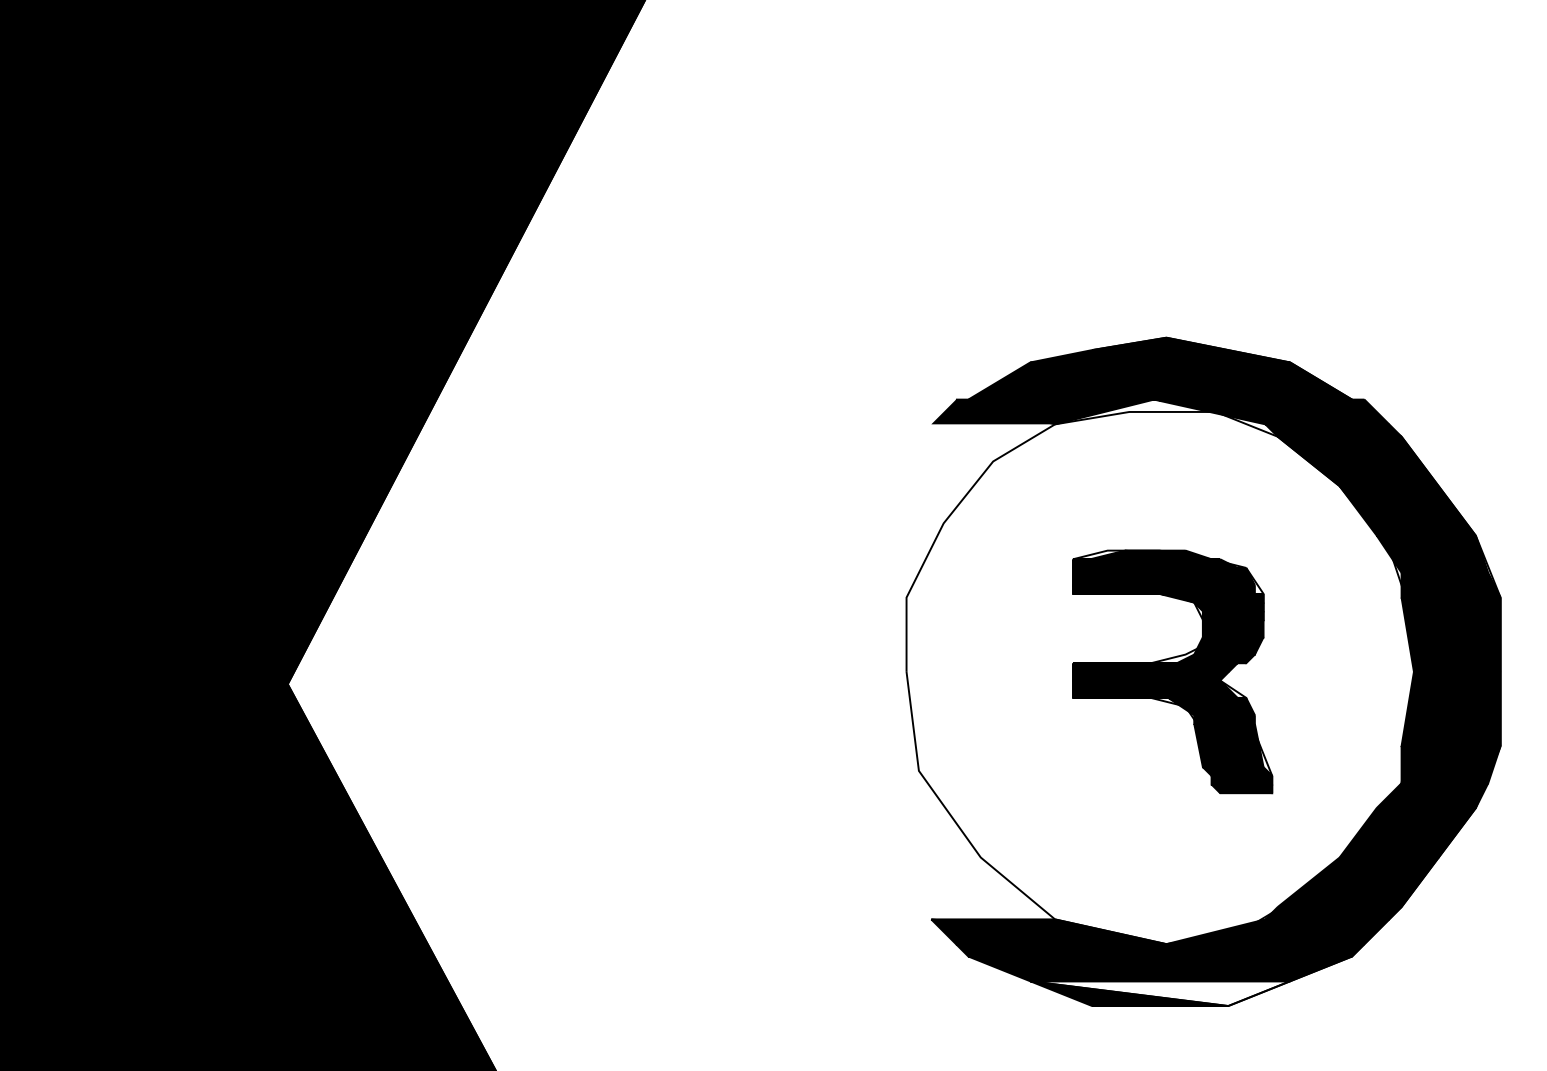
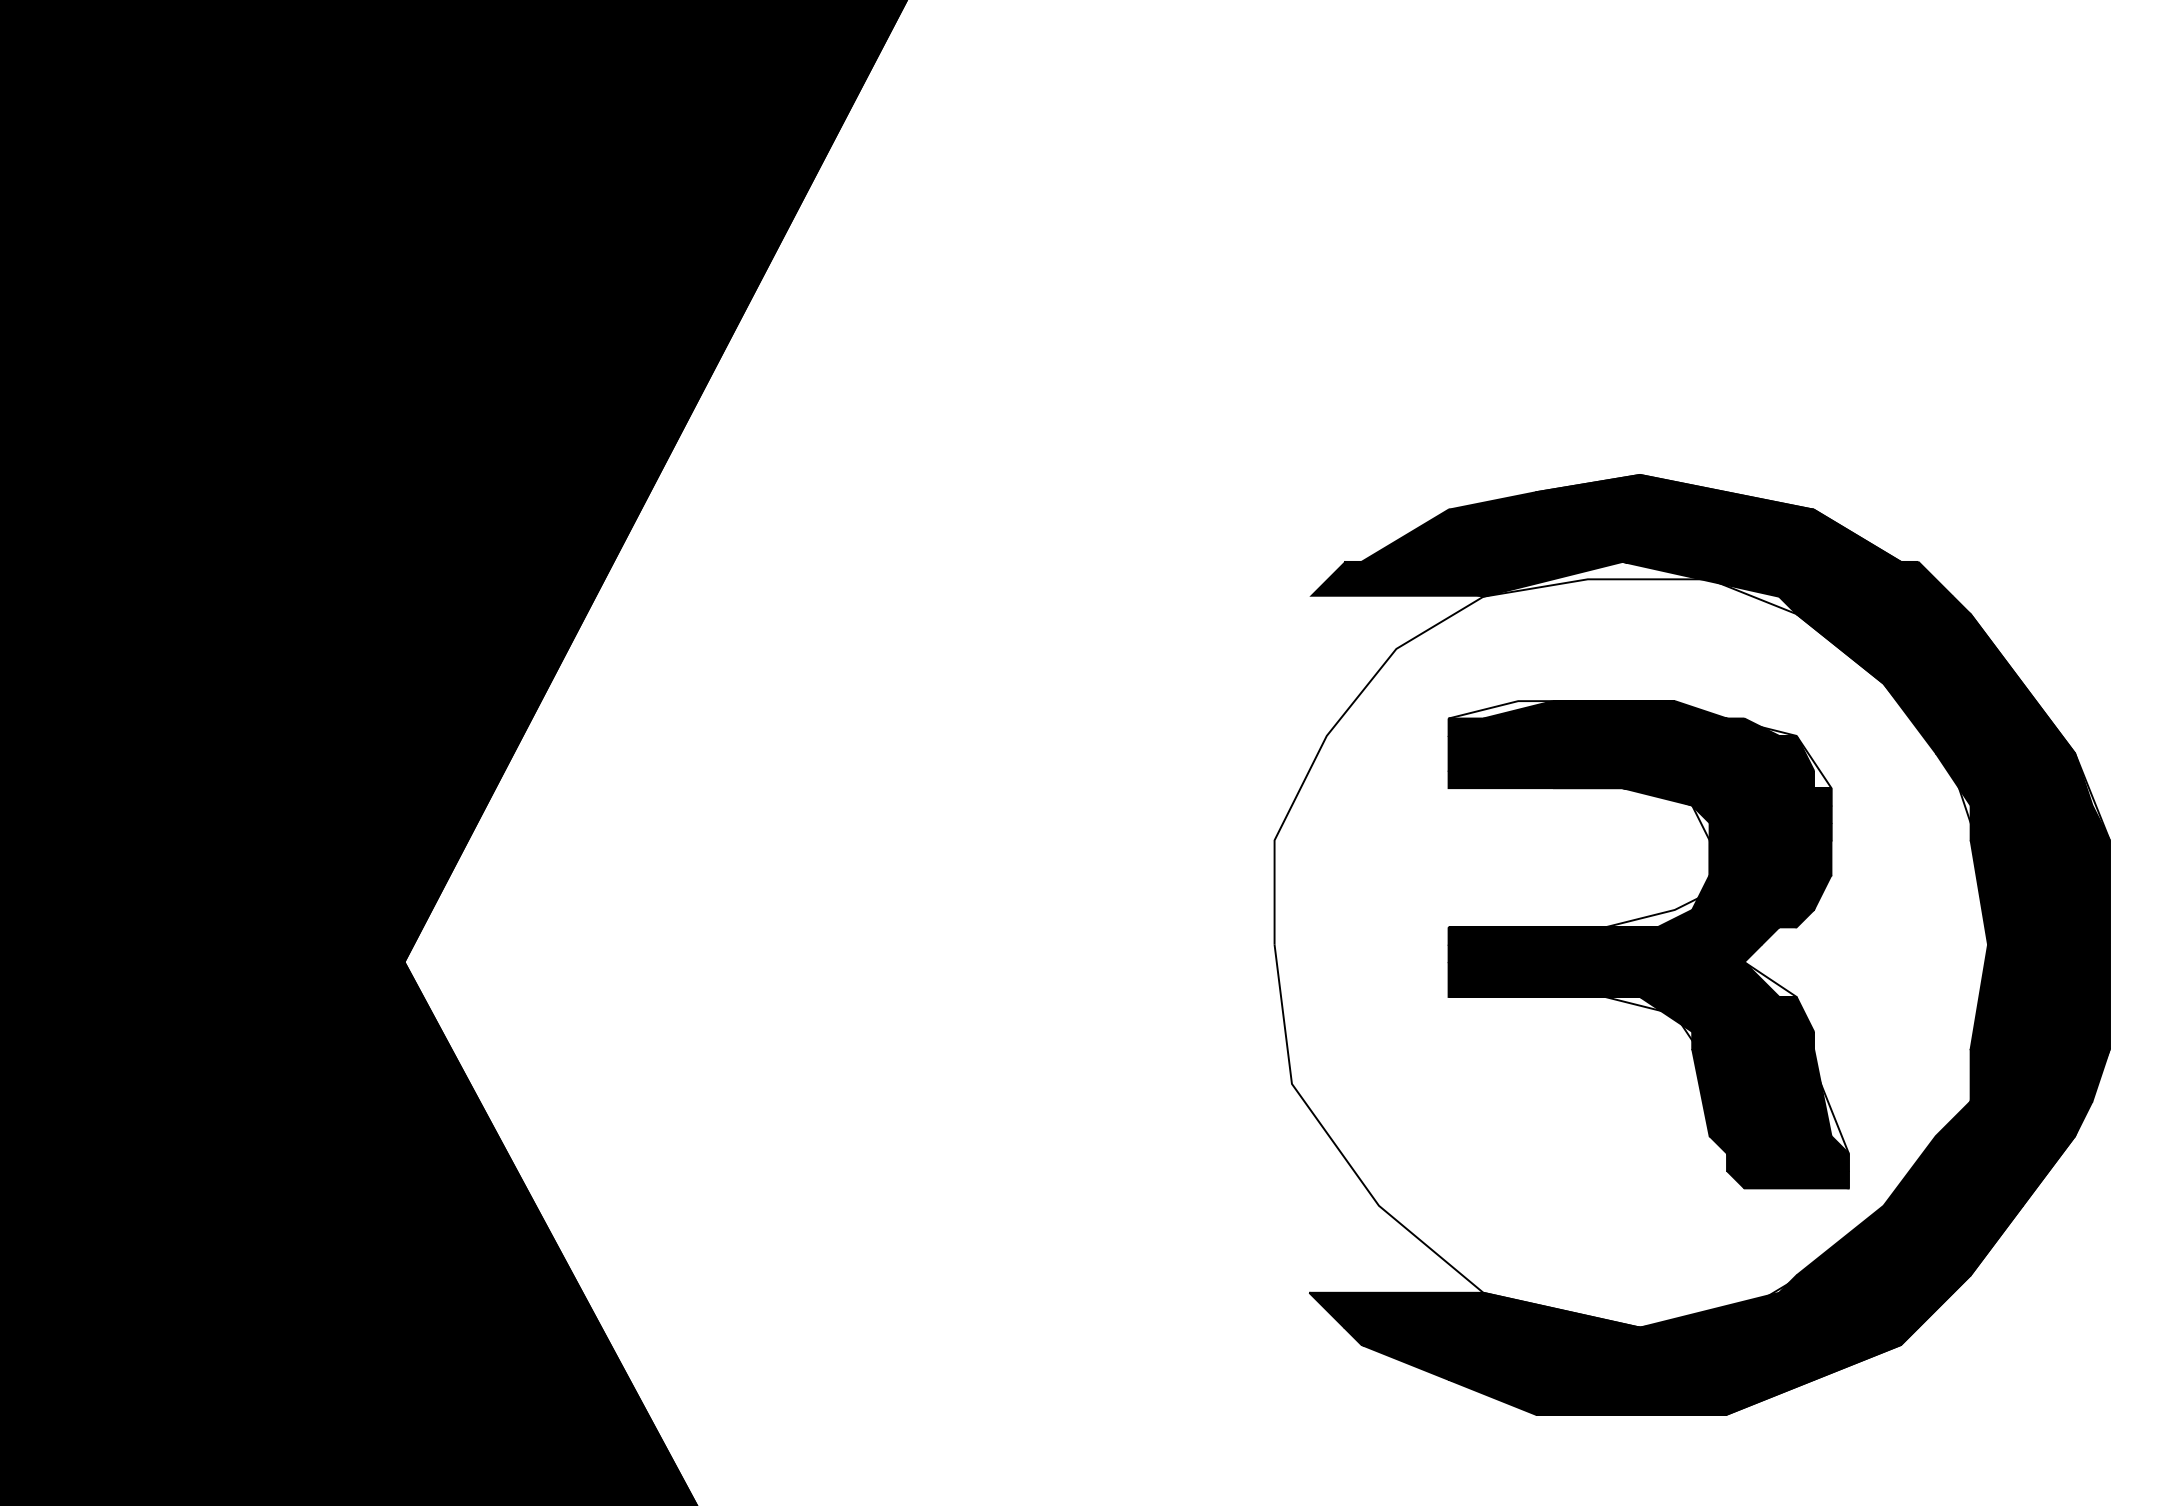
part: (1172, 671) -> (1648, 944), size x1.43
fill: (1160, 993) -> (1631, 1396), added

